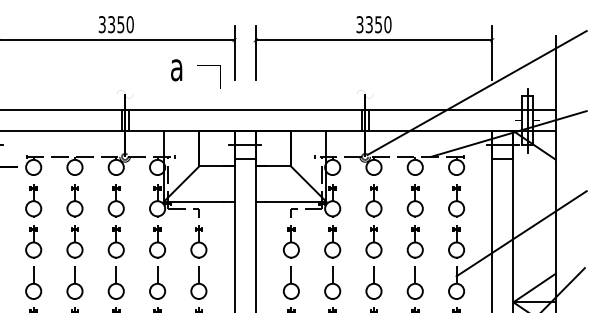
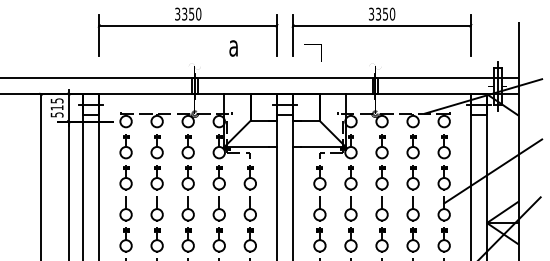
line: (208, 64) -> (312, 44), moved
line: (476, 92) -> (459, 65), removed

